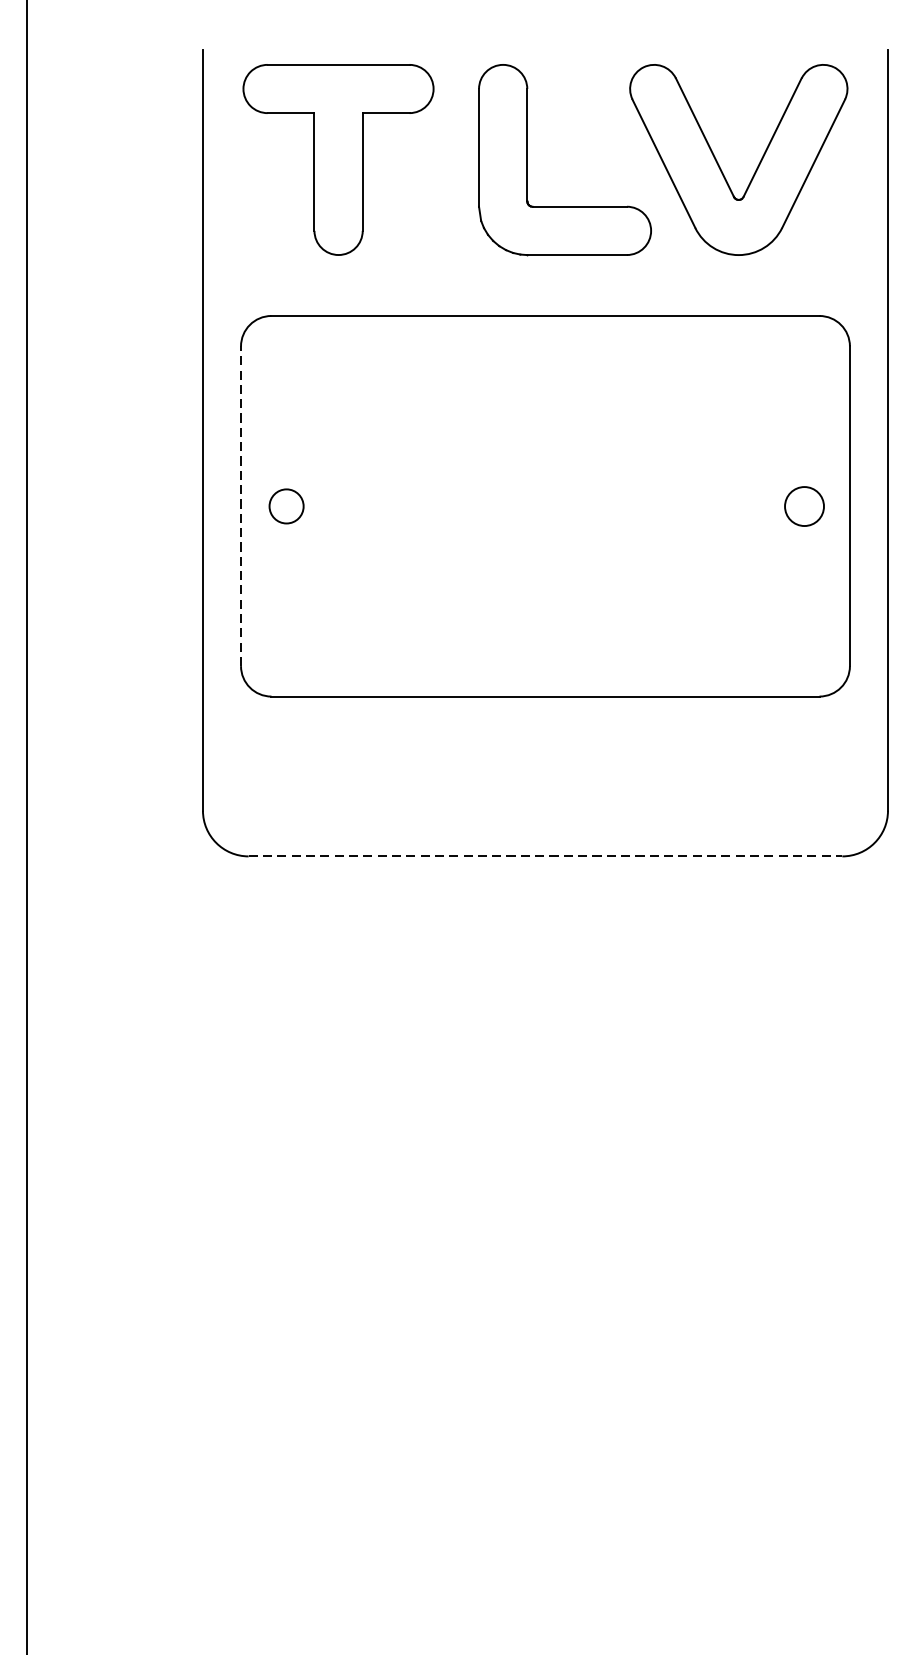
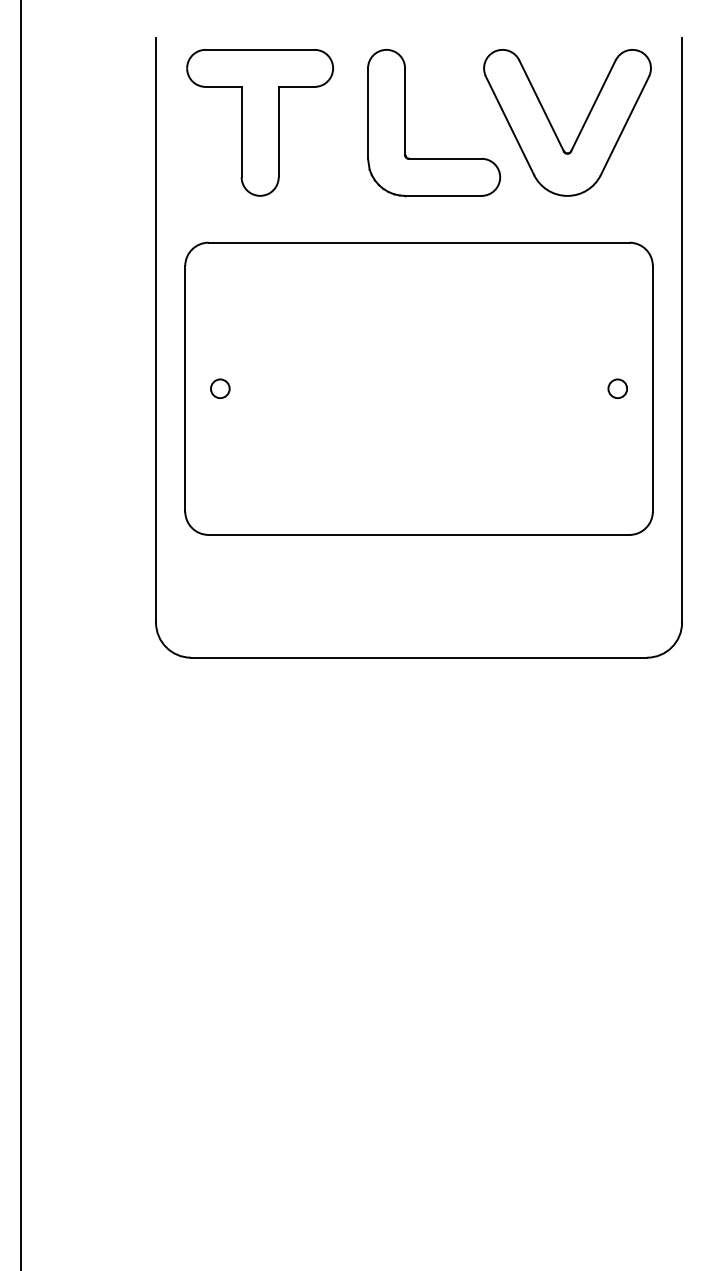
line: (241, 505) -> (185, 388), dashed -> solid
circle: (286, 505) -> (220, 388), size x0.71
circle: (803, 505) -> (617, 388), size x0.62
line: (546, 856) -> (419, 657), dashed -> solid

